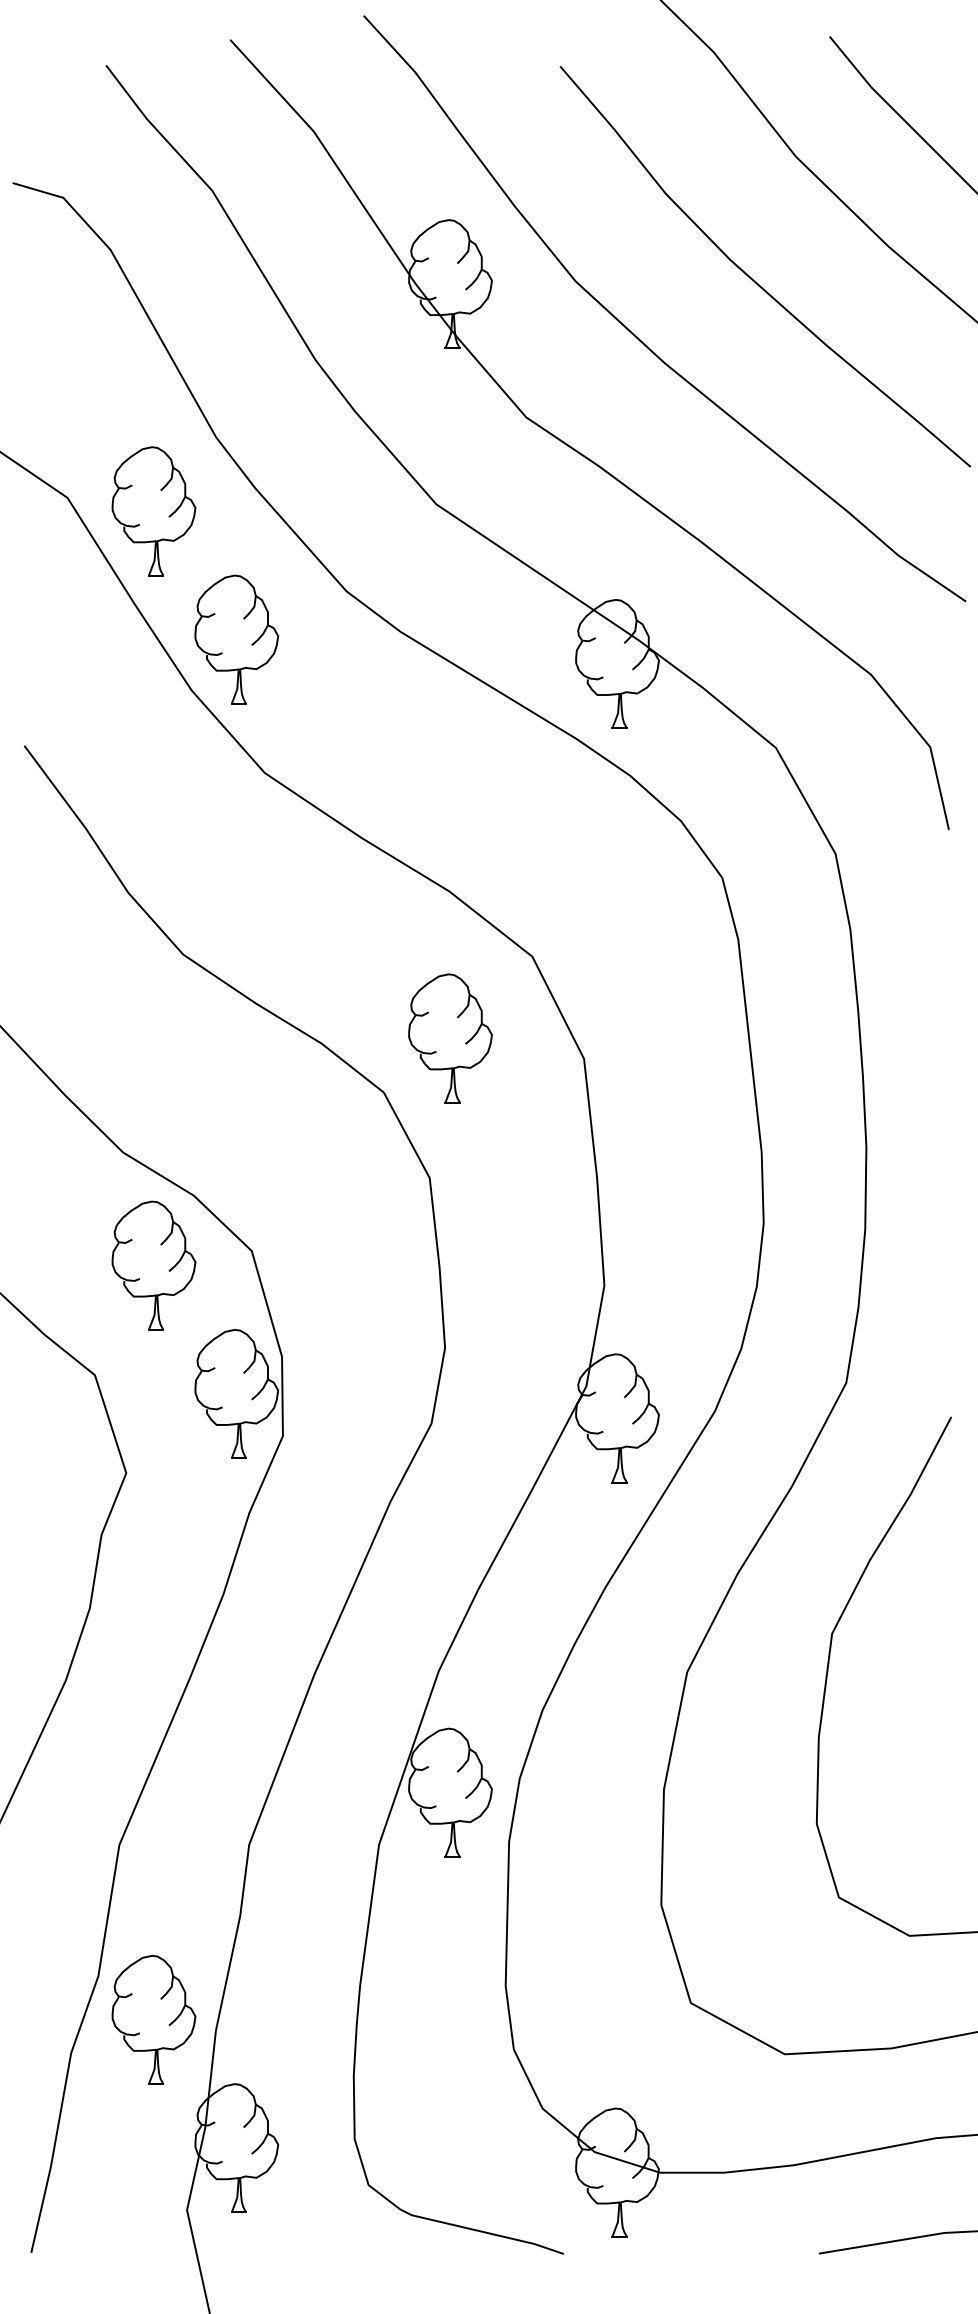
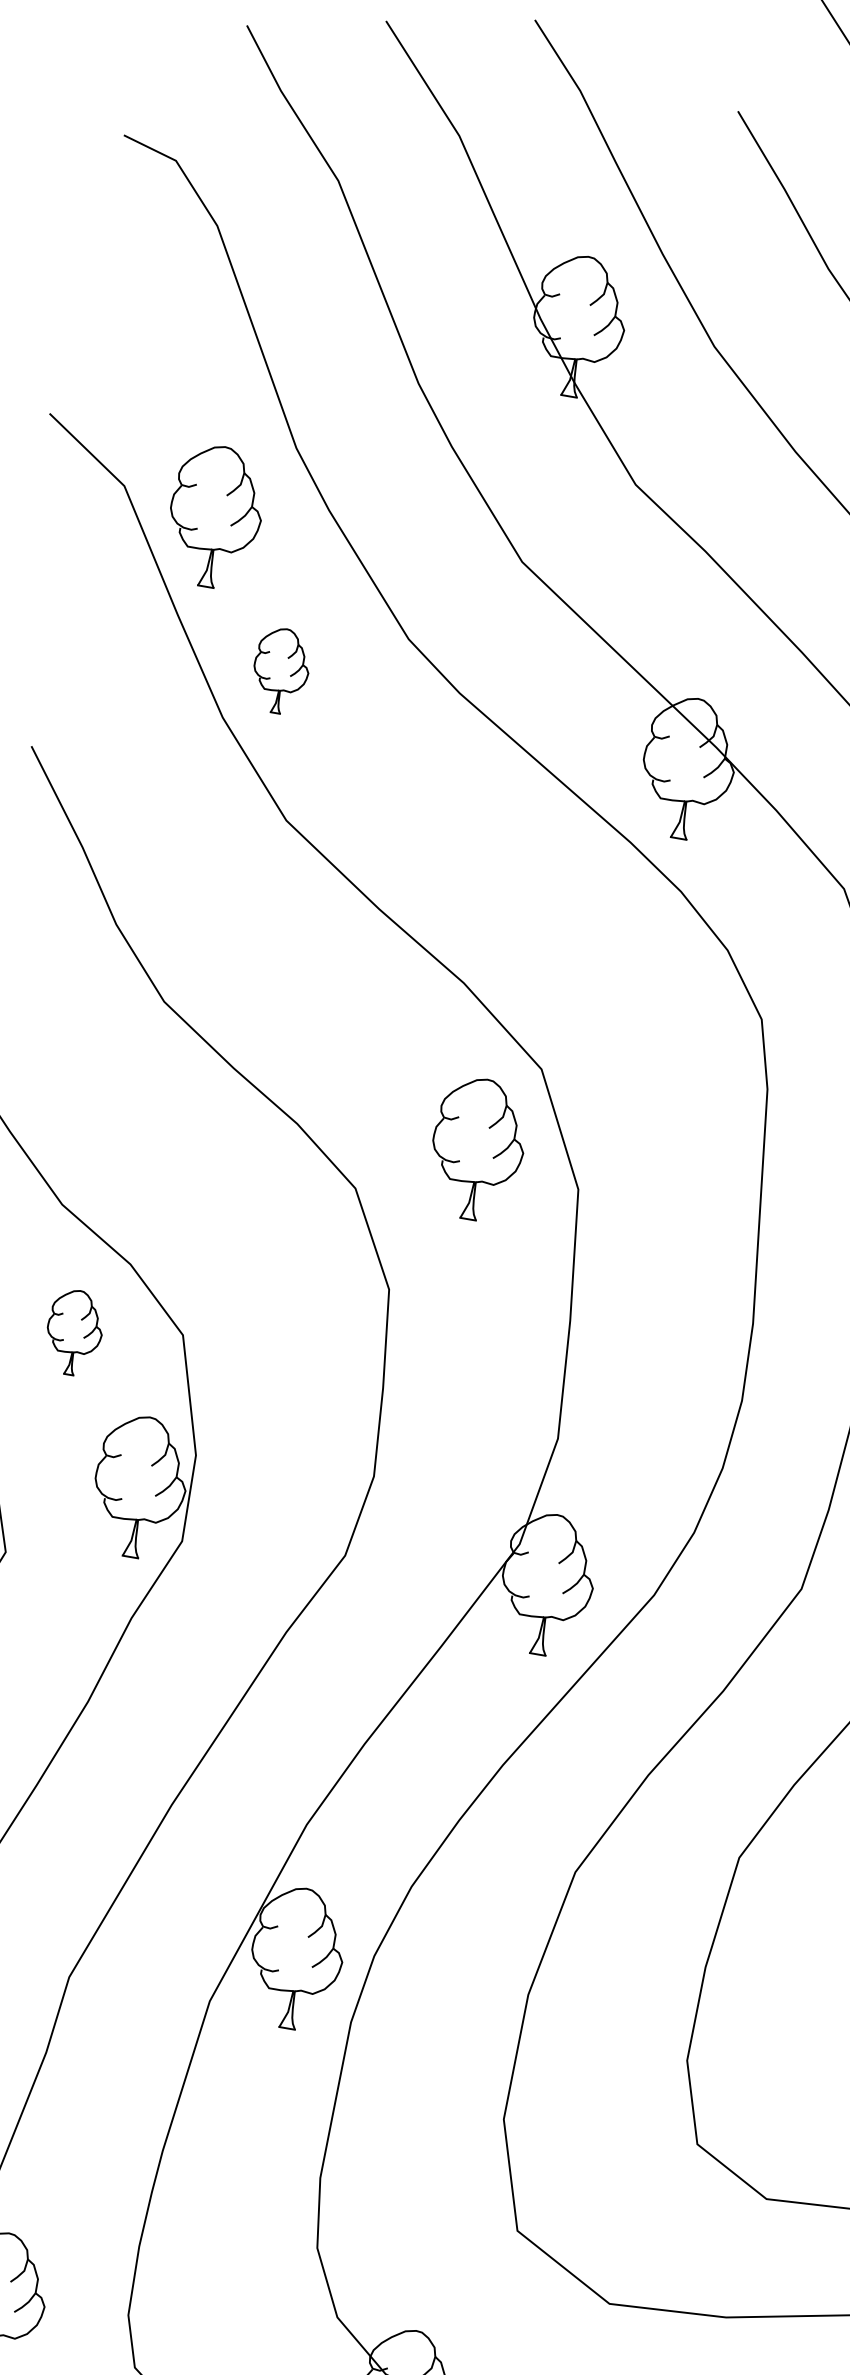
part: (236, 639) -> (280, 670), size x0.6
part: (450, 1038) -> (477, 1149), moved
part: (153, 1265) -> (73, 1332), size x0.6

